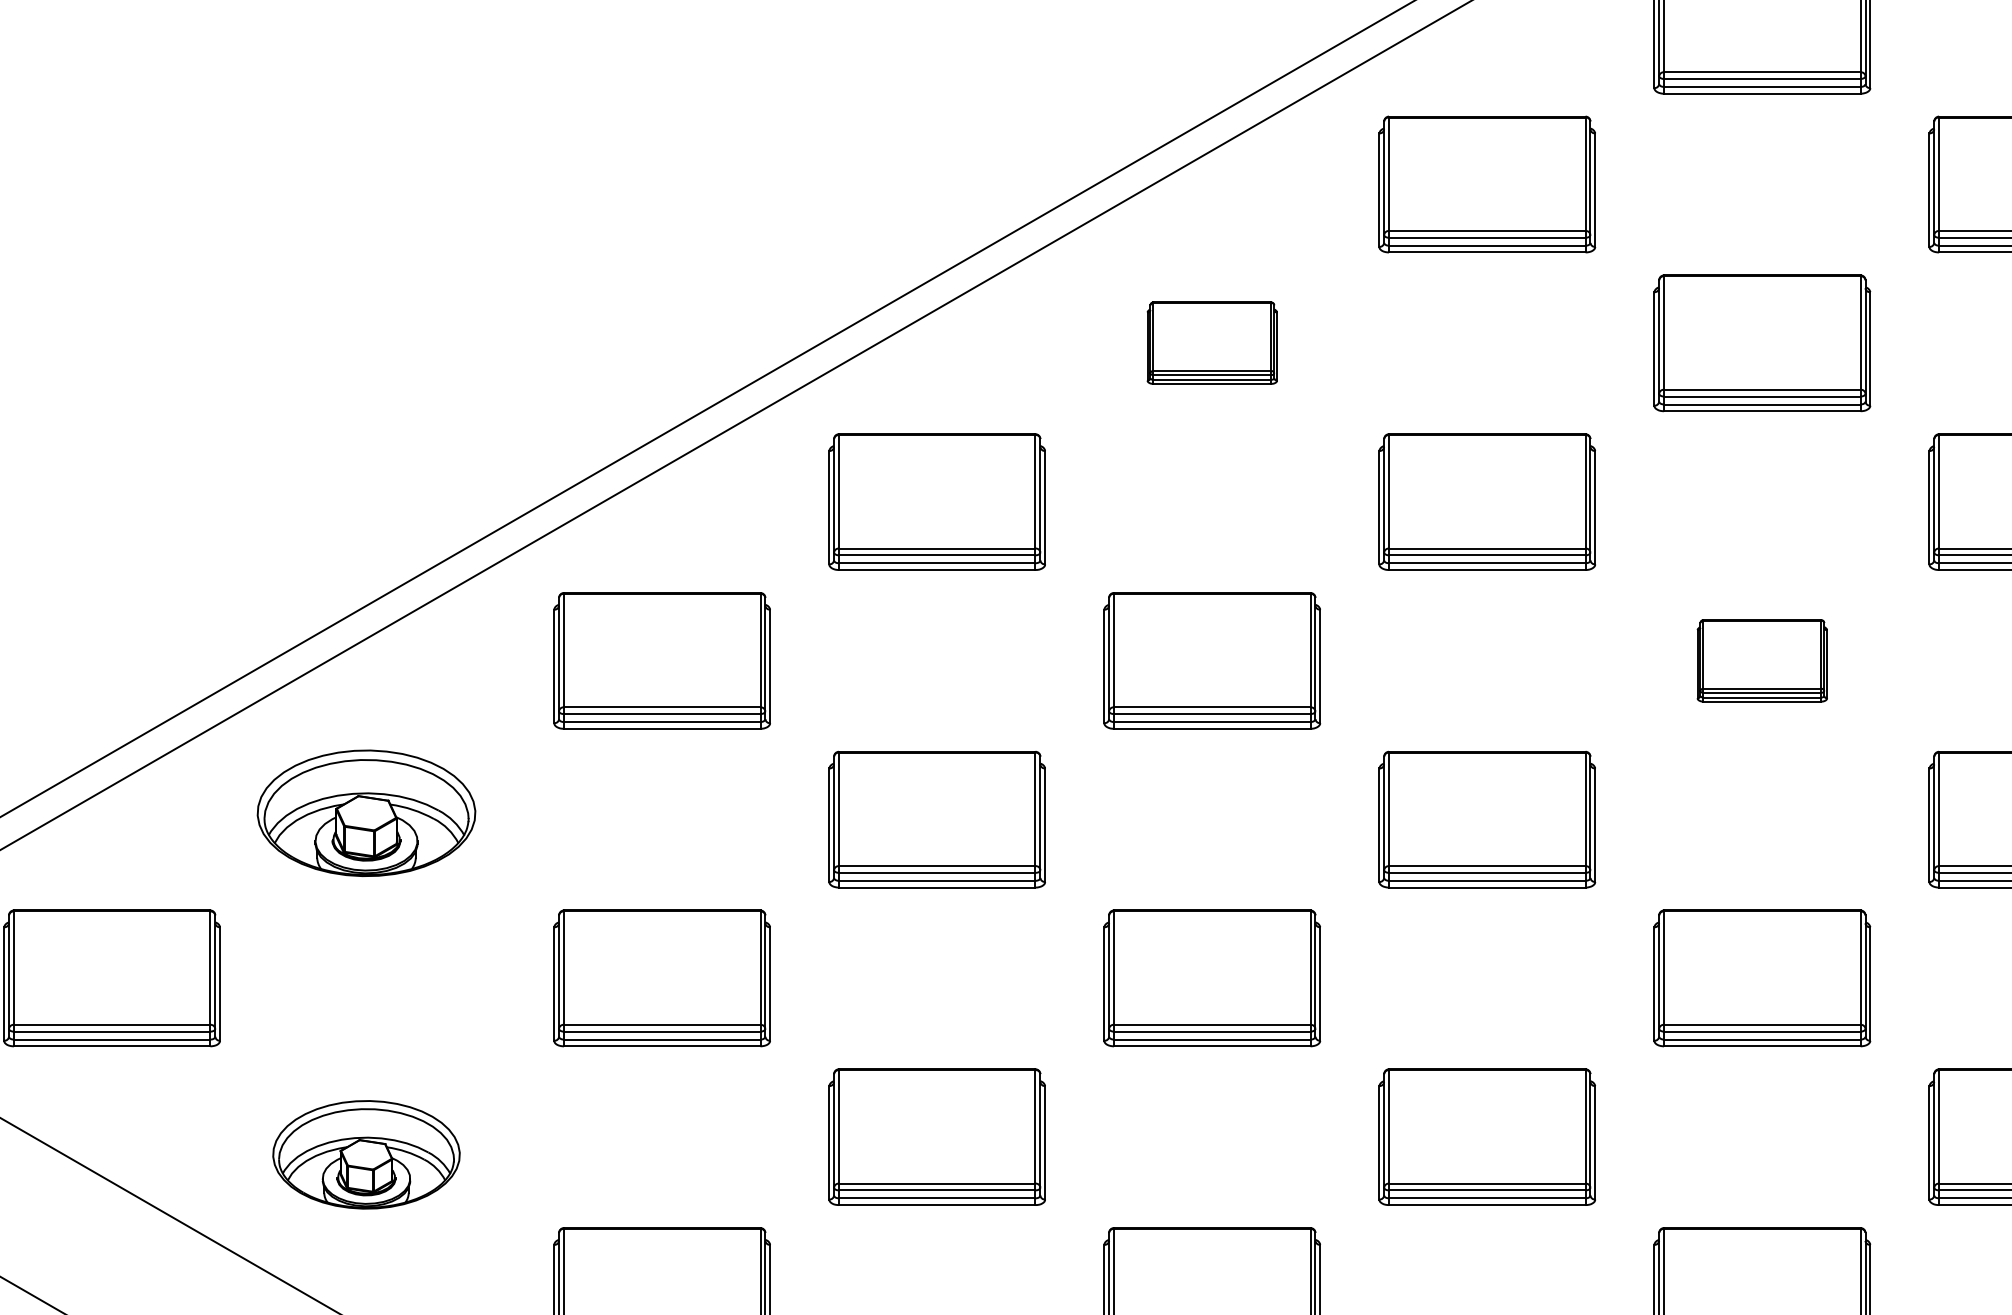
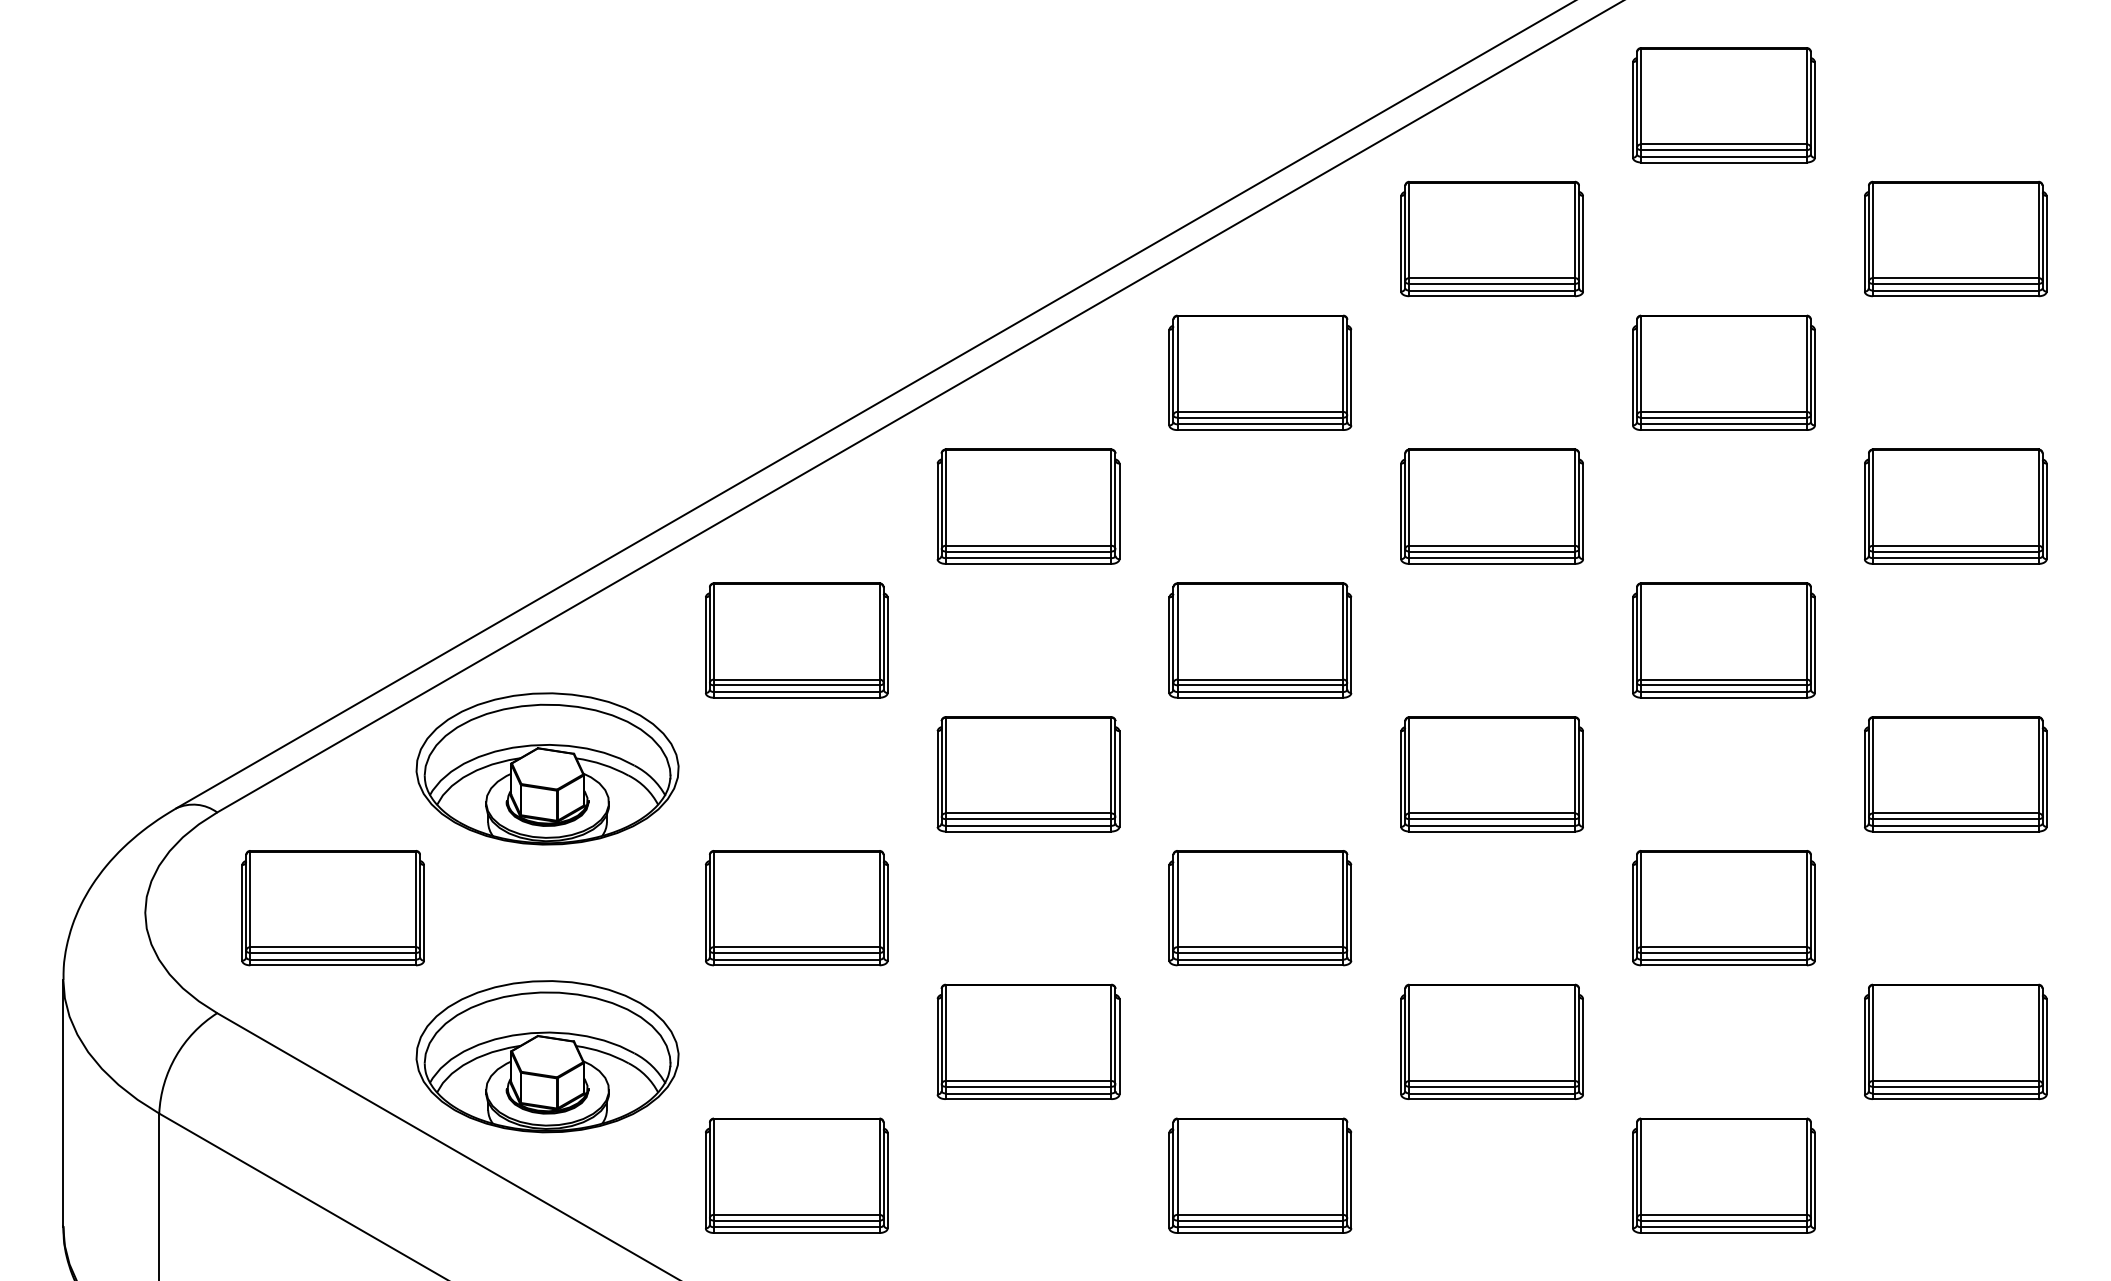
part: (1212, 342) -> (1260, 372), size x1.67
part: (1761, 660) -> (1723, 640), size x1.67
part: (366, 812) -> (547, 768), size x1.43
part: (366, 1154) -> (547, 1056), size x1.67

